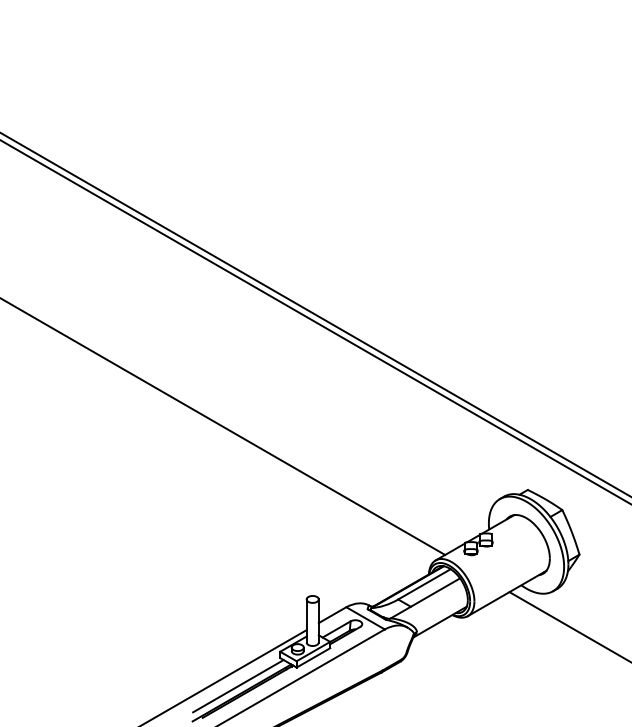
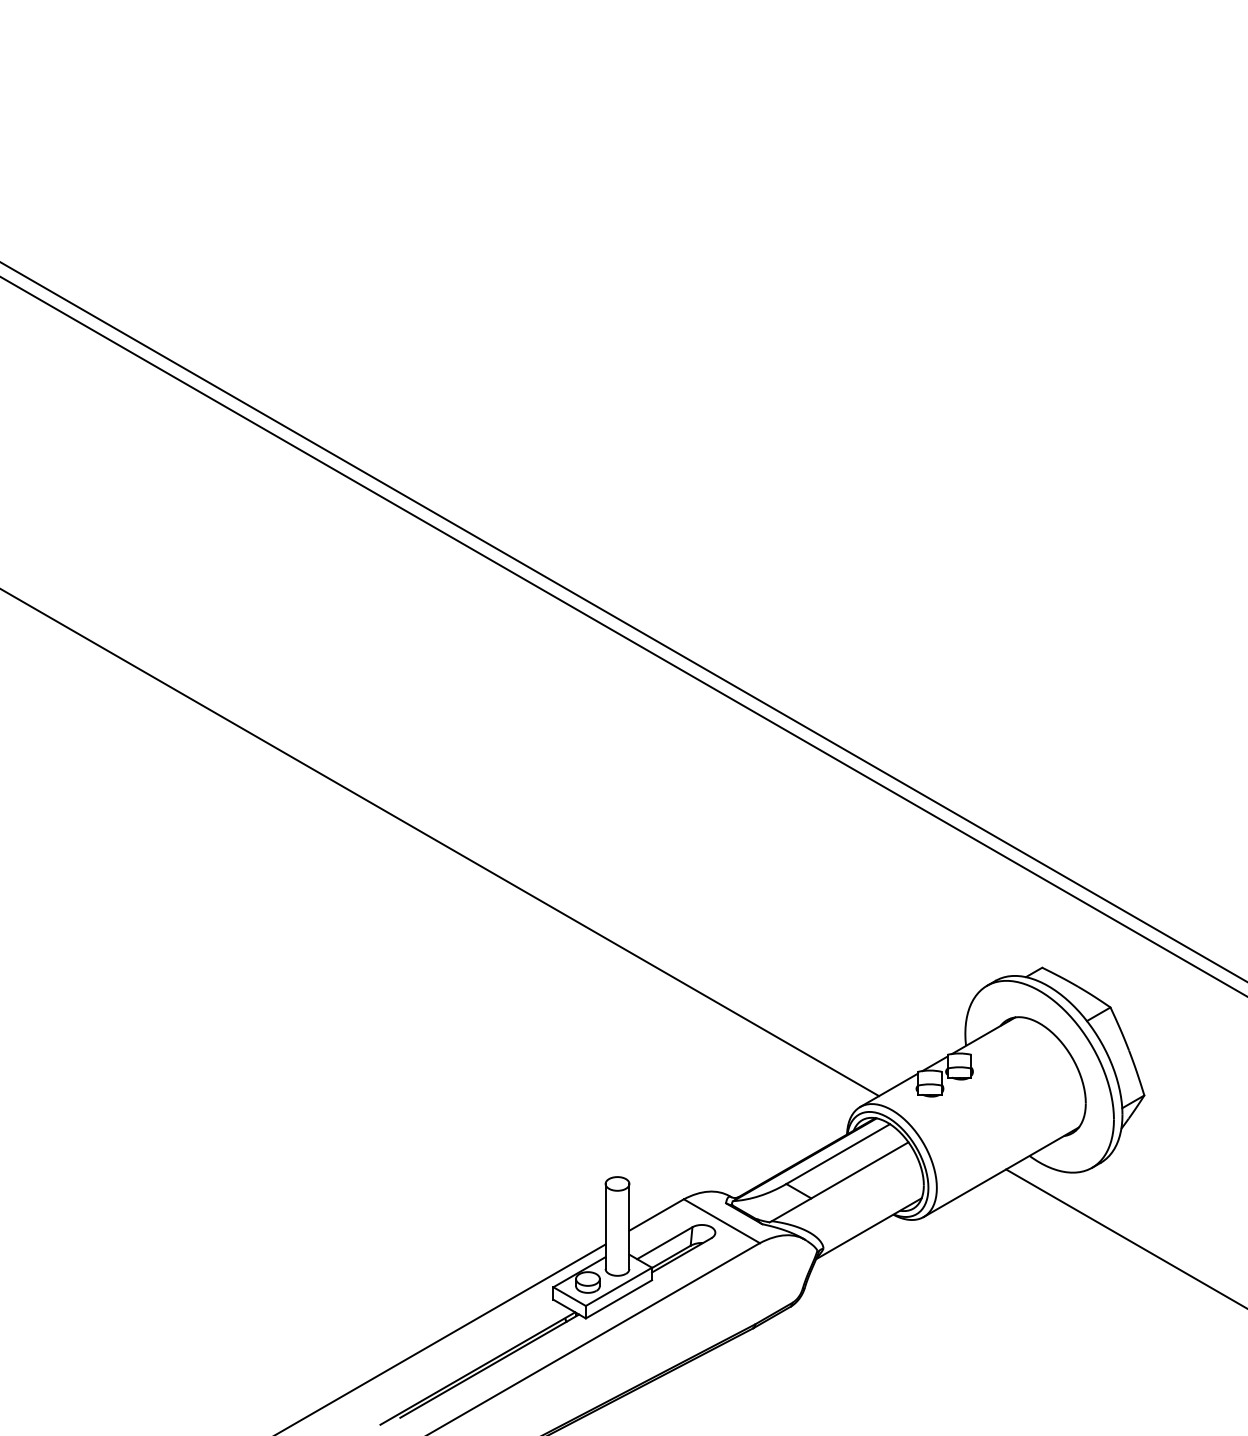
line: (238, 686) -> (470, 1355), removed

